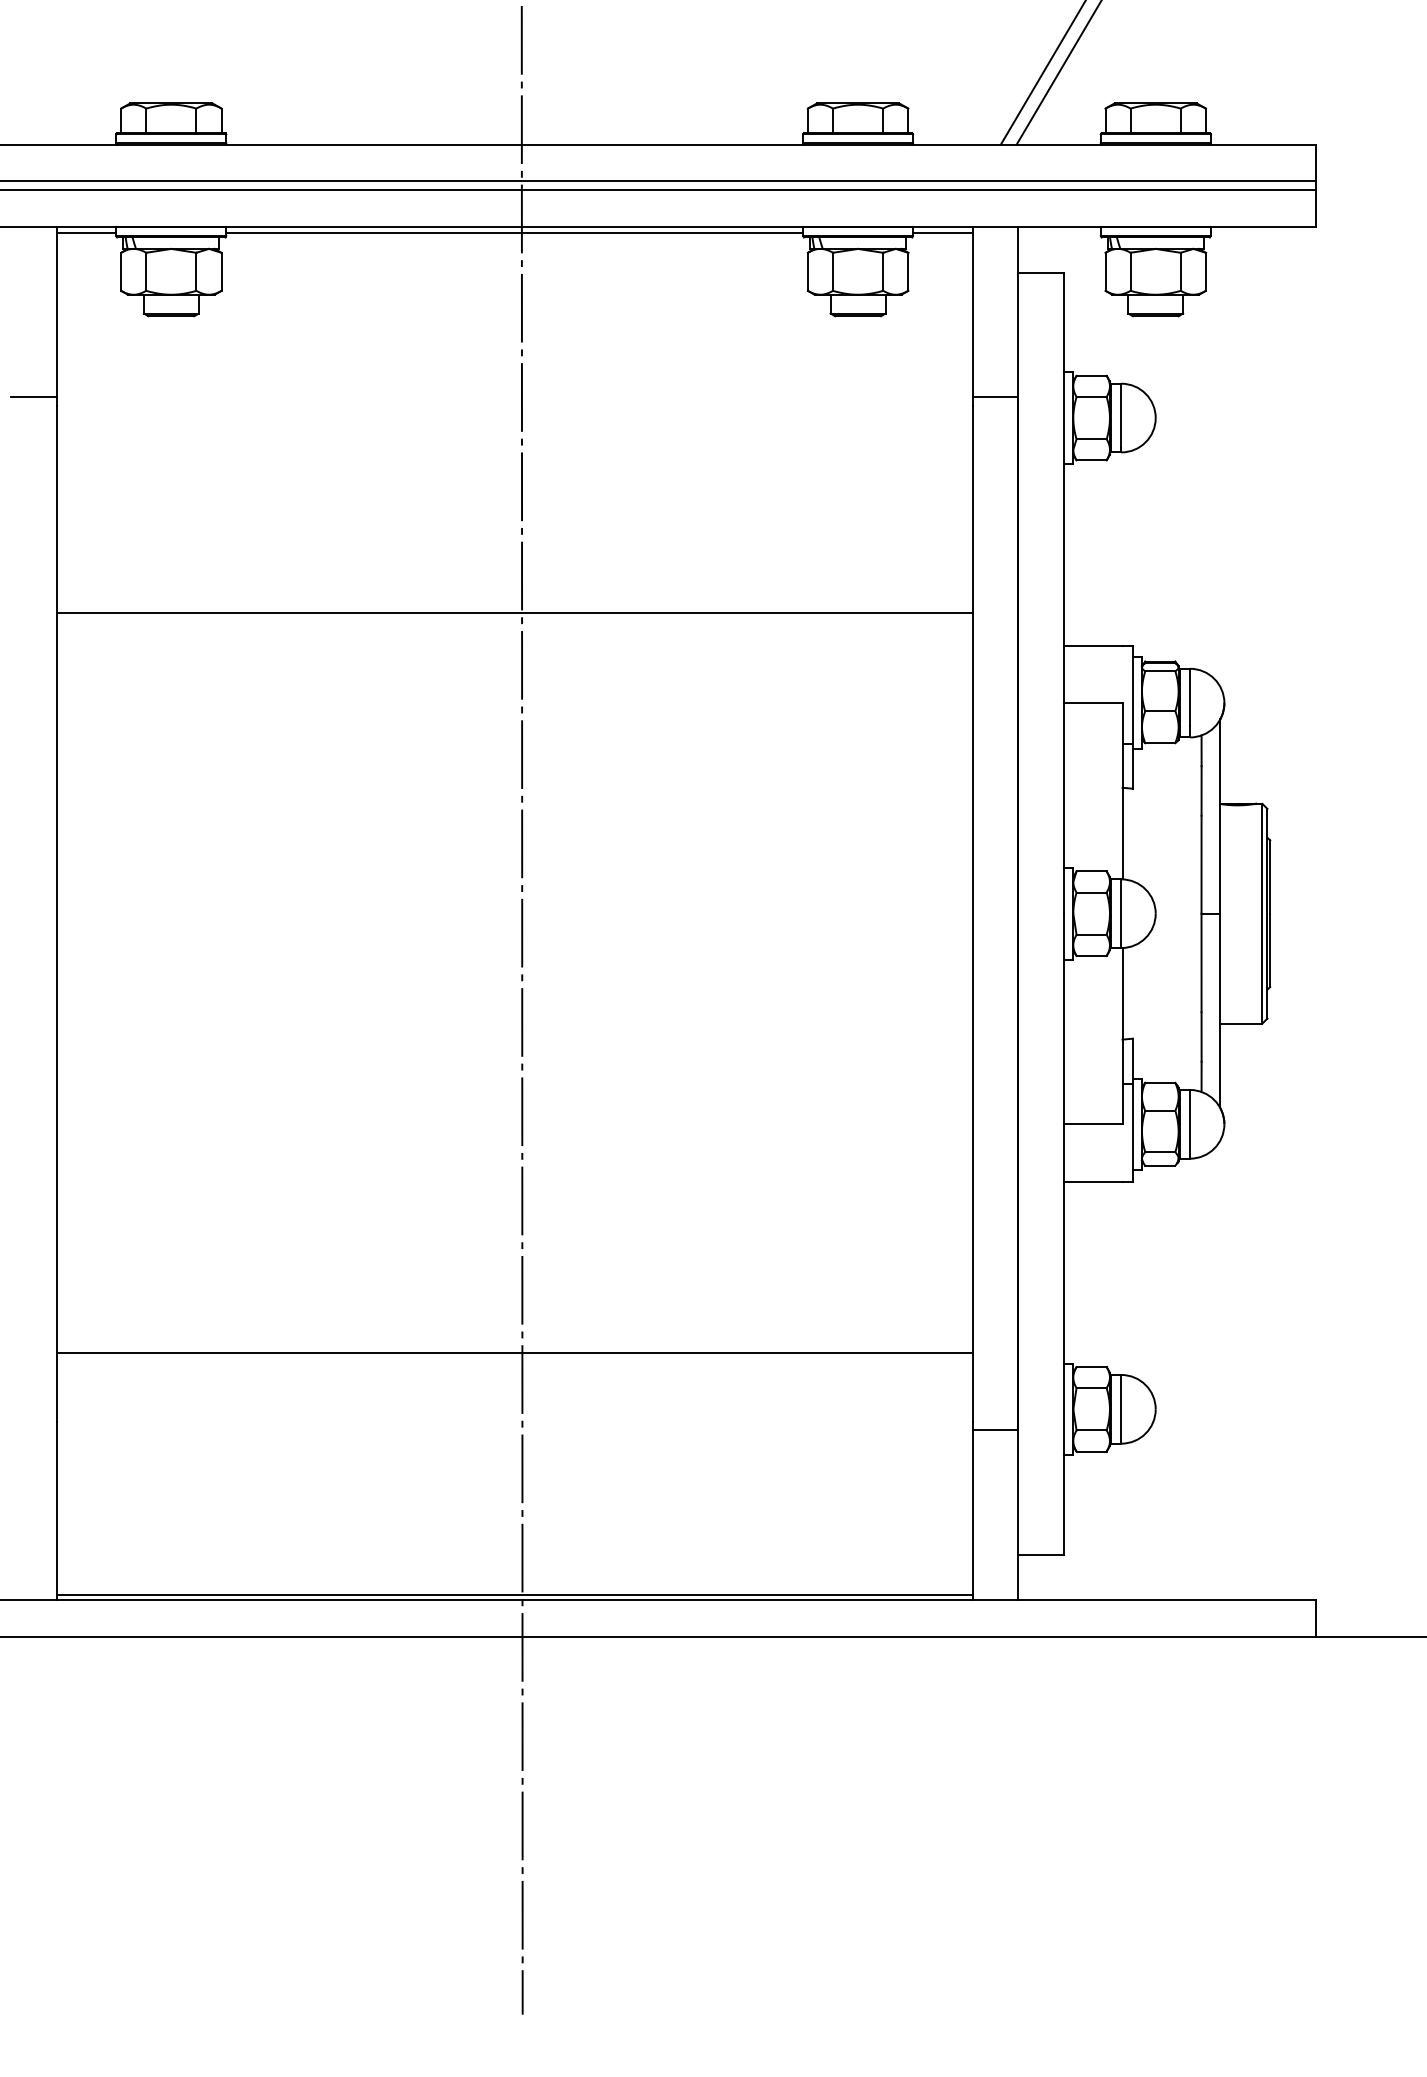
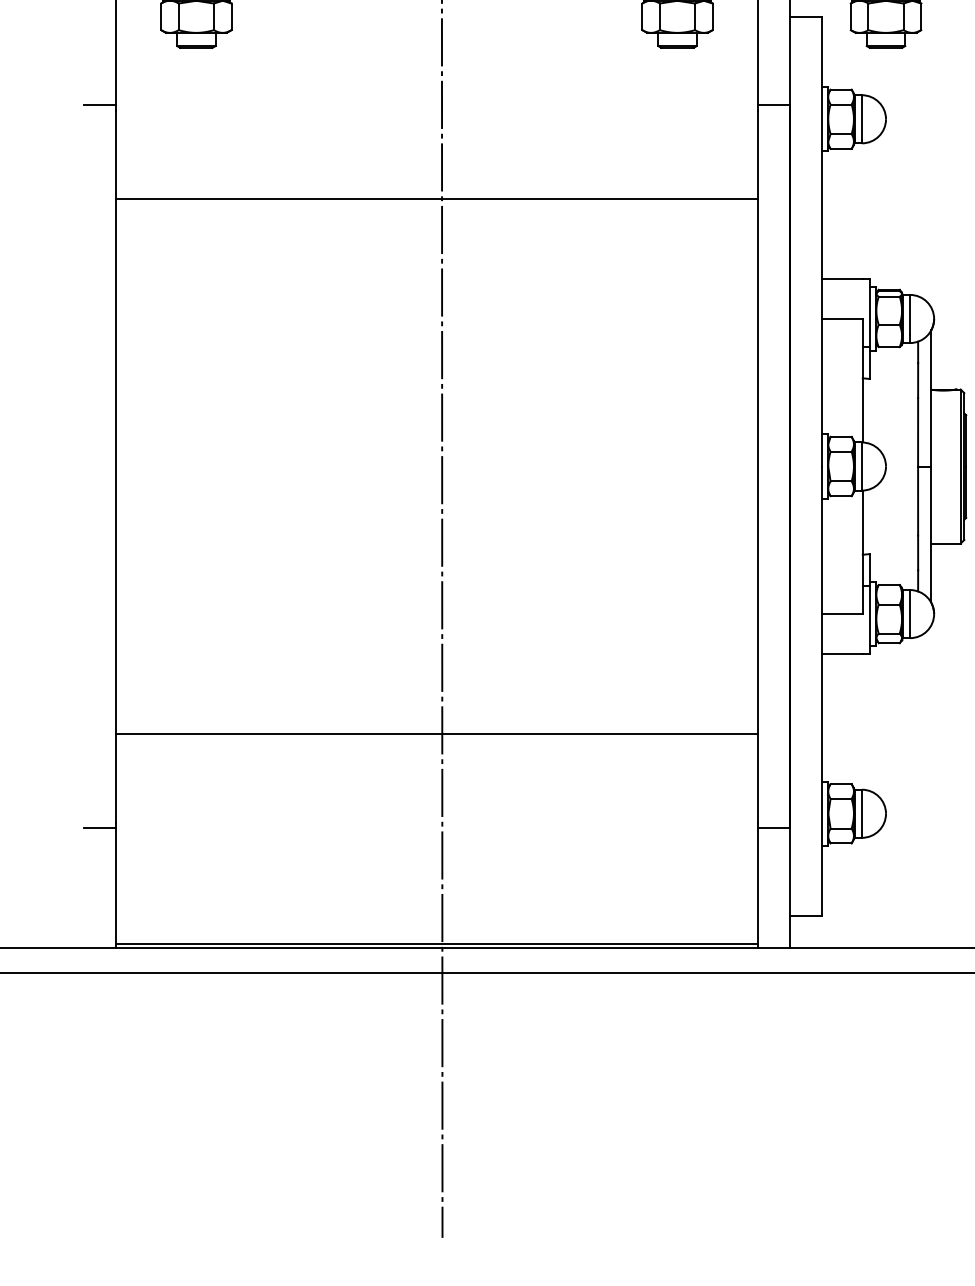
line: (514, 613) -> (436, 199), moved
line: (514, 1353) -> (436, 734), moved
line: (33, 1430) -> (99, 828), added

